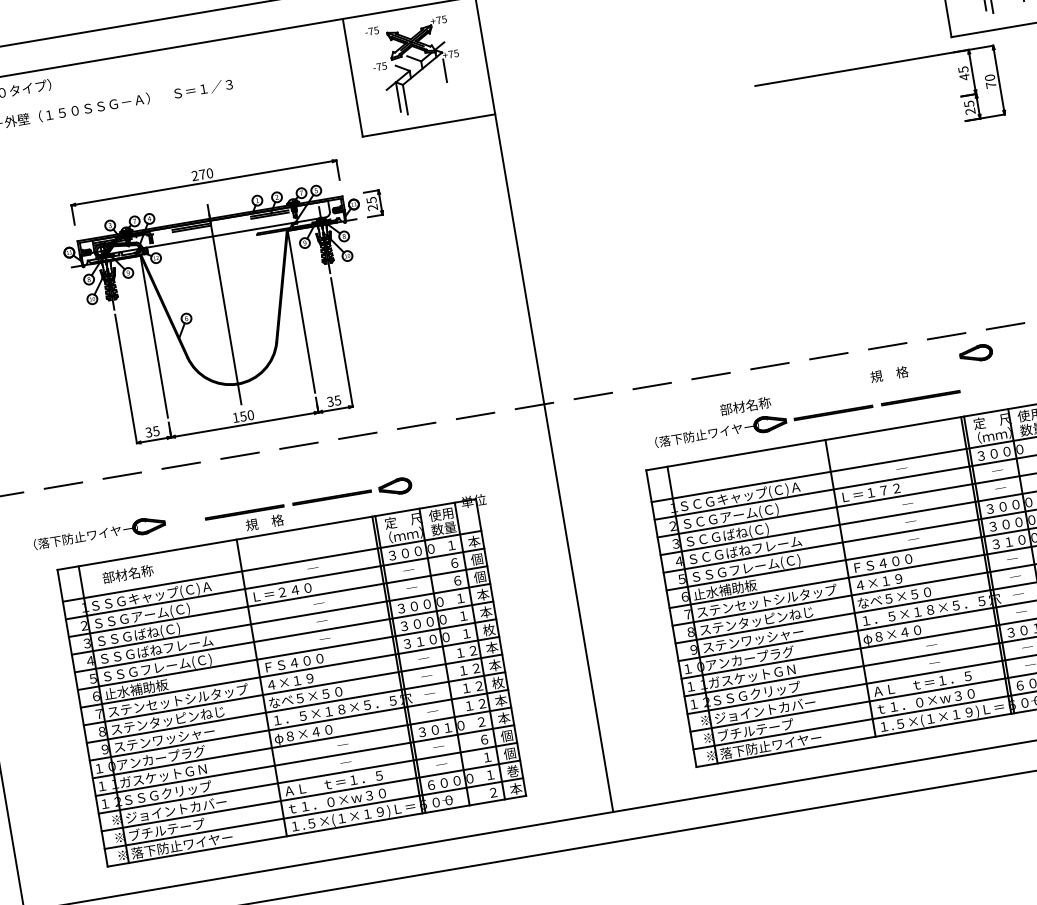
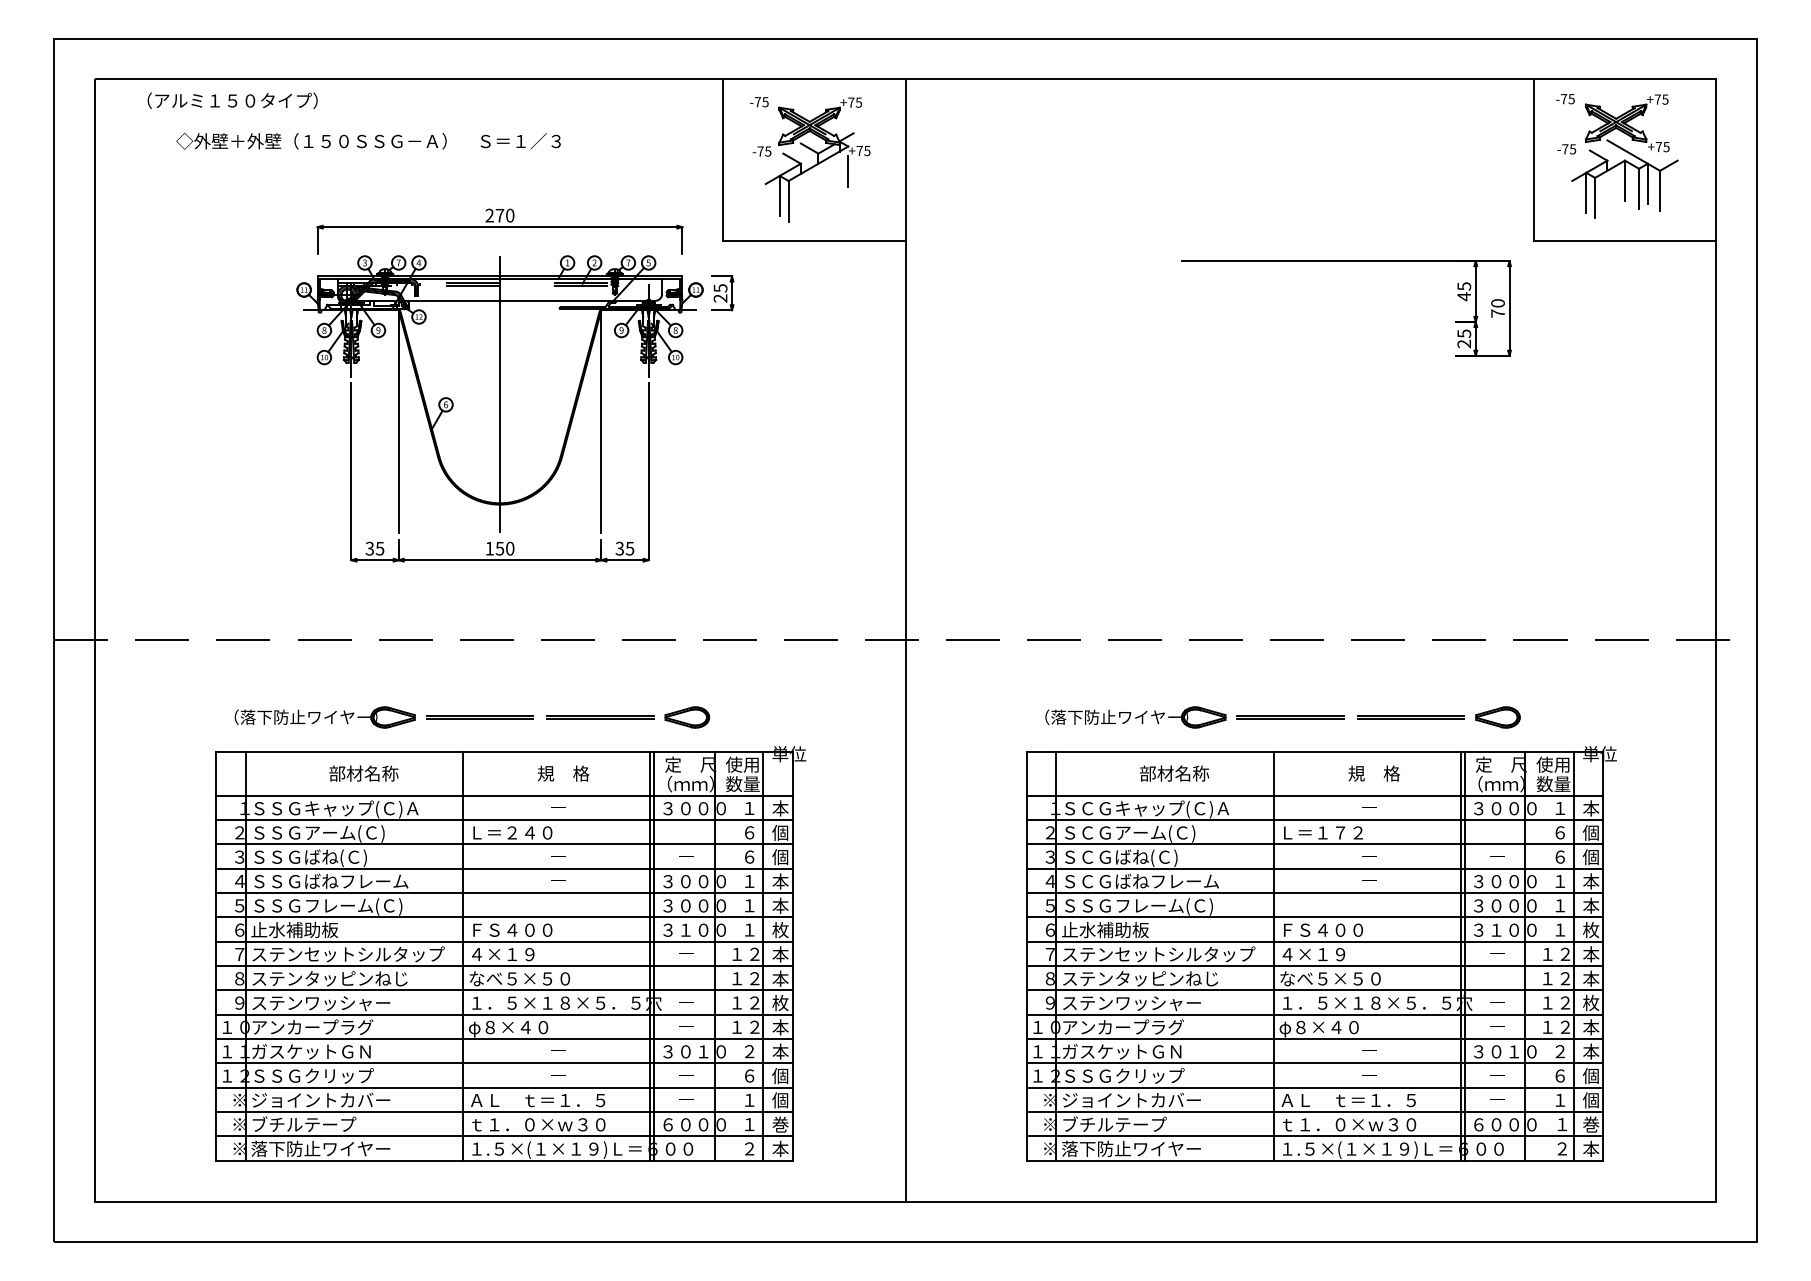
part: (874, 66) -> (1346, 261), moved
part: (234, 296) -> (515, 385), moved
part: (975, 353) -> (1497, 717), moved
text: (888, 374) -> (1373, 773), moved
text: (745, 406) -> (1174, 773), moved
text: (264, 522) -> (563, 773), moved
part: (99, 534) -> (324, 717), moved
text: (127, 574) -> (363, 773), moved

